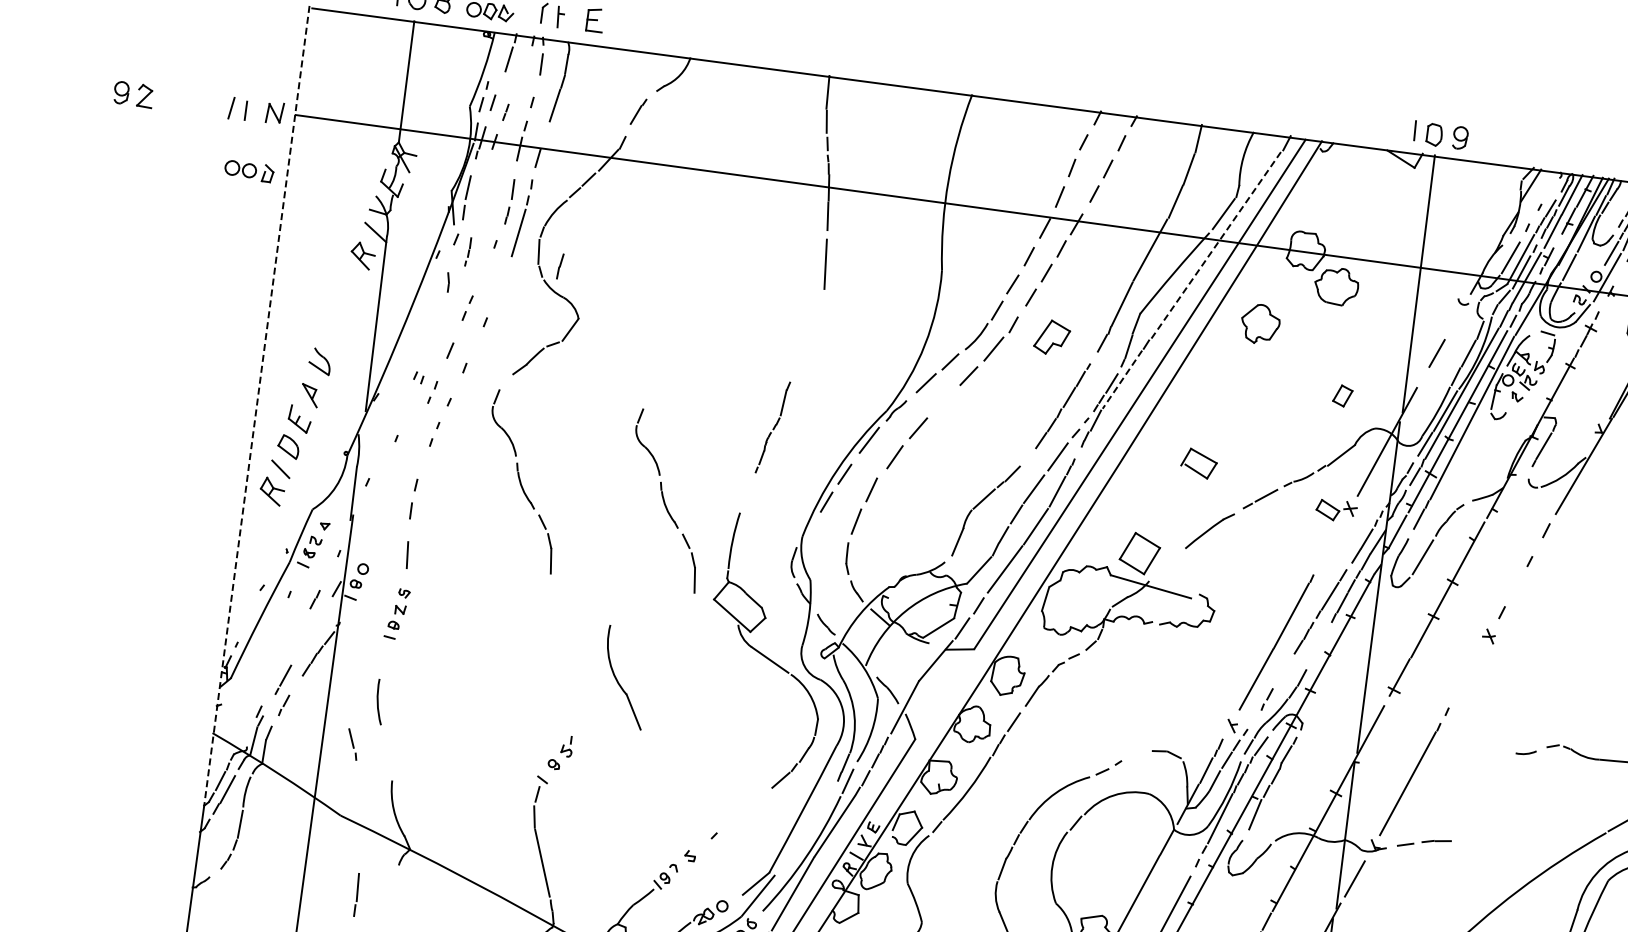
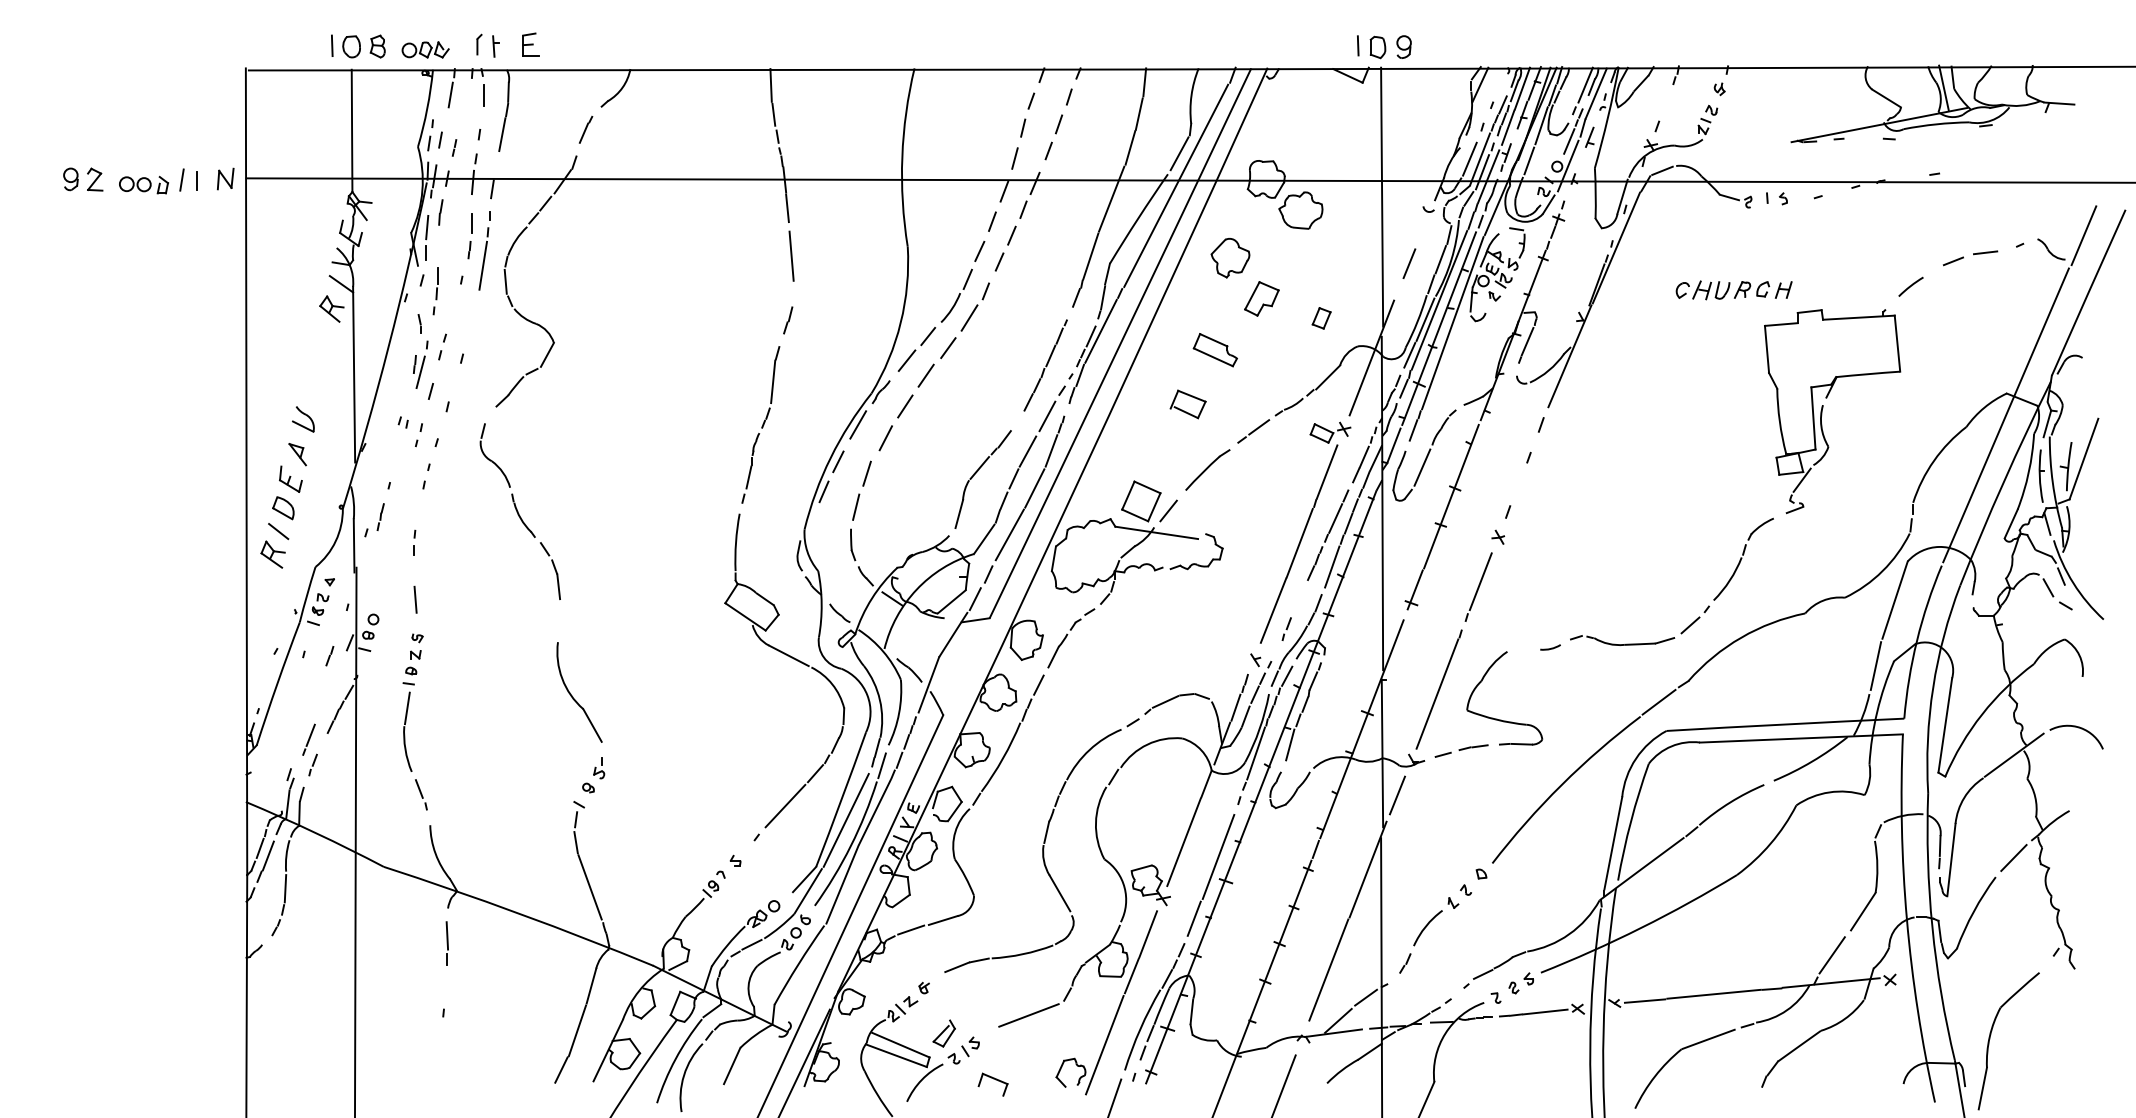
part: (248, 170) -> (143, 184), moved
line: (1216, 245) -> (1176, 185), dashed -> solid
part: (468, 252) -> (435, 291), size x1.67
line: (559, 266) -> (440, 212), moved
part: (443, 322) -> (420, 364), added
line: (814, 327) -> (788, 320), added
part: (1051, 337) -> (1261, 298), moved
line: (1121, 379) -> (1100, 331), dashed -> solid
line: (942, 400) -> (925, 375), added
line: (256, 406) -> (246, 472), dashed -> solid
part: (1232, 413) -> (1214, 350), added
part: (772, 426) -> (760, 424), size x1.67
line: (383, 467) -> (380, 516), added
part: (414, 498) -> (414, 542), size x0.62
part: (665, 500) -> (664, 511), removed
line: (1327, 548) -> (1326, 471), added
line: (1165, 566) -> (1168, 510), added
line: (1320, 643) -> (1332, 566), added
line: (385, 661) -> (407, 708), added
line: (1465, 677) -> (1480, 581), added
part: (618, 680) -> (573, 696), moved
part: (352, 744) -> (421, 794), moved
line: (1137, 755) -> (1165, 701), added
line: (746, 807) -> (785, 805), added
part: (1464, 815) -> (1497, 718), added
line: (804, 829) -> (845, 819), added
part: (356, 895) -> (446, 943), moved

